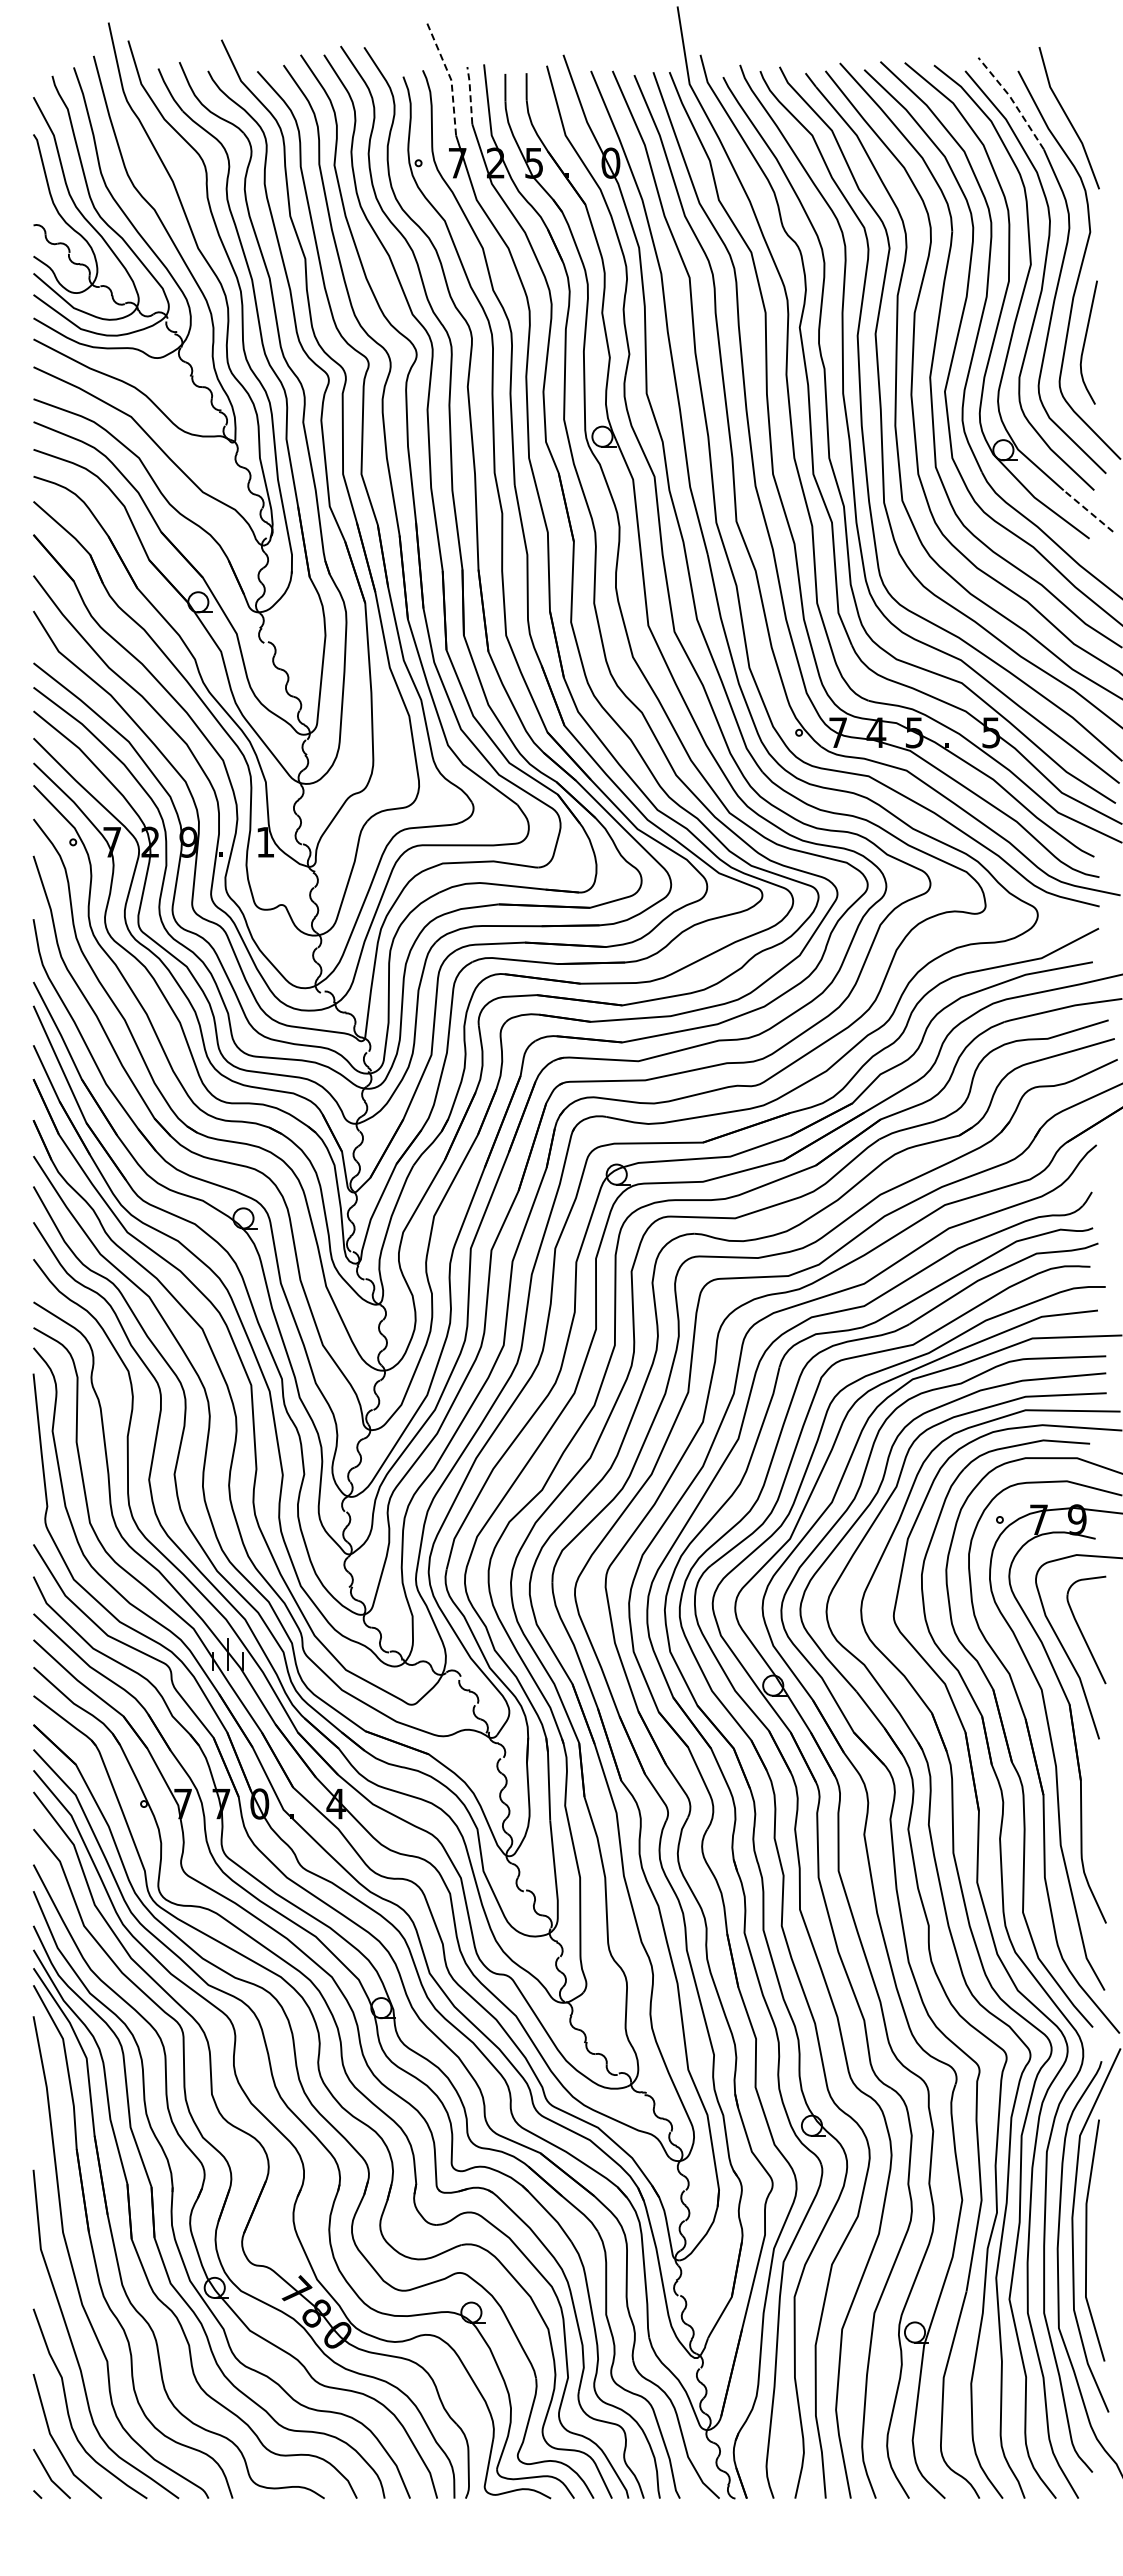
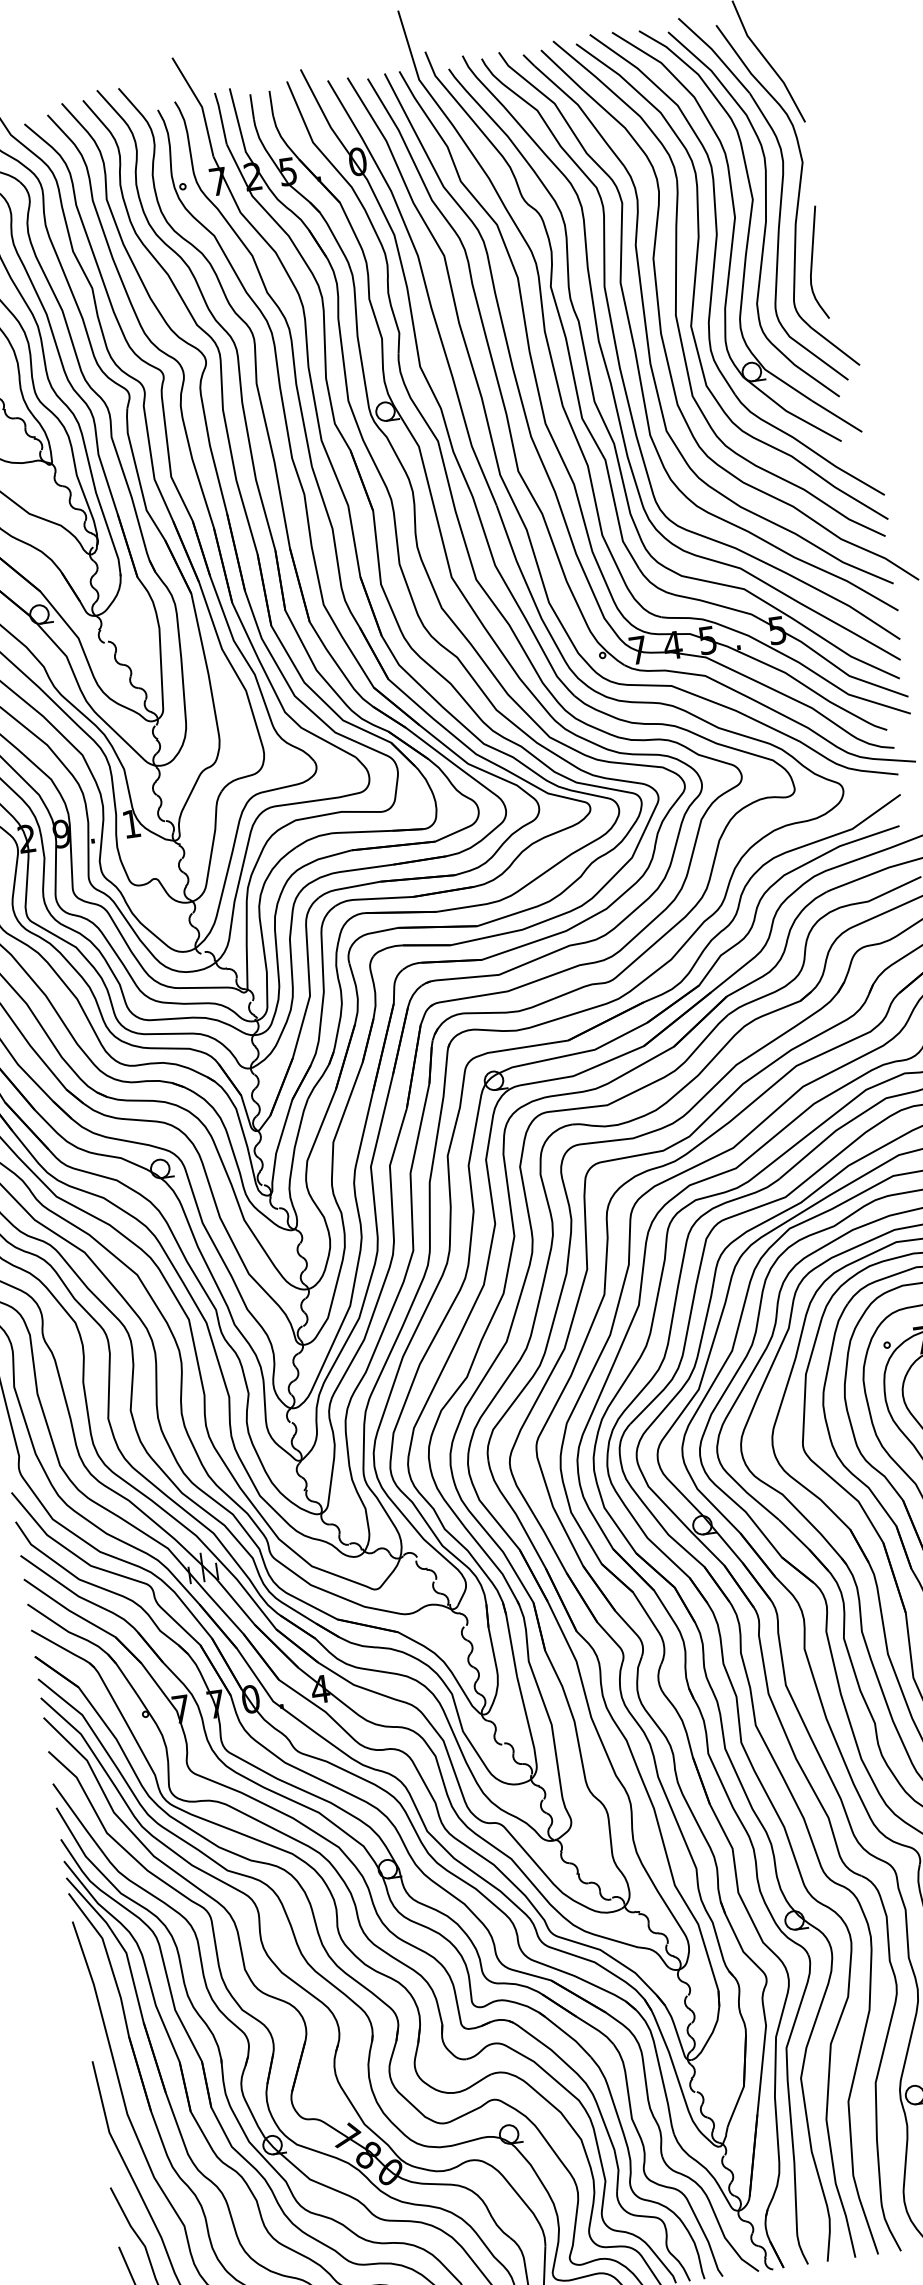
line: (450, 77) -> (200, 104), dashed -> solid
line: (470, 94) -> (221, 117), dashed -> solid
line: (1012, 100) -> (714, 52), dashed -> solid
line: (1088, 510) -> (837, 415), dashed -> solid

